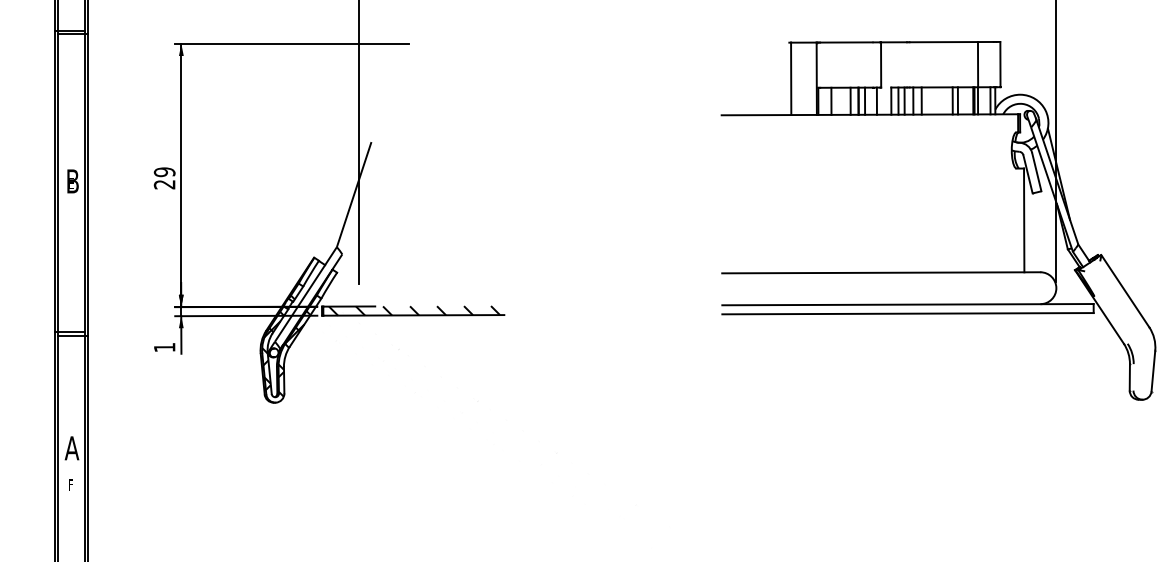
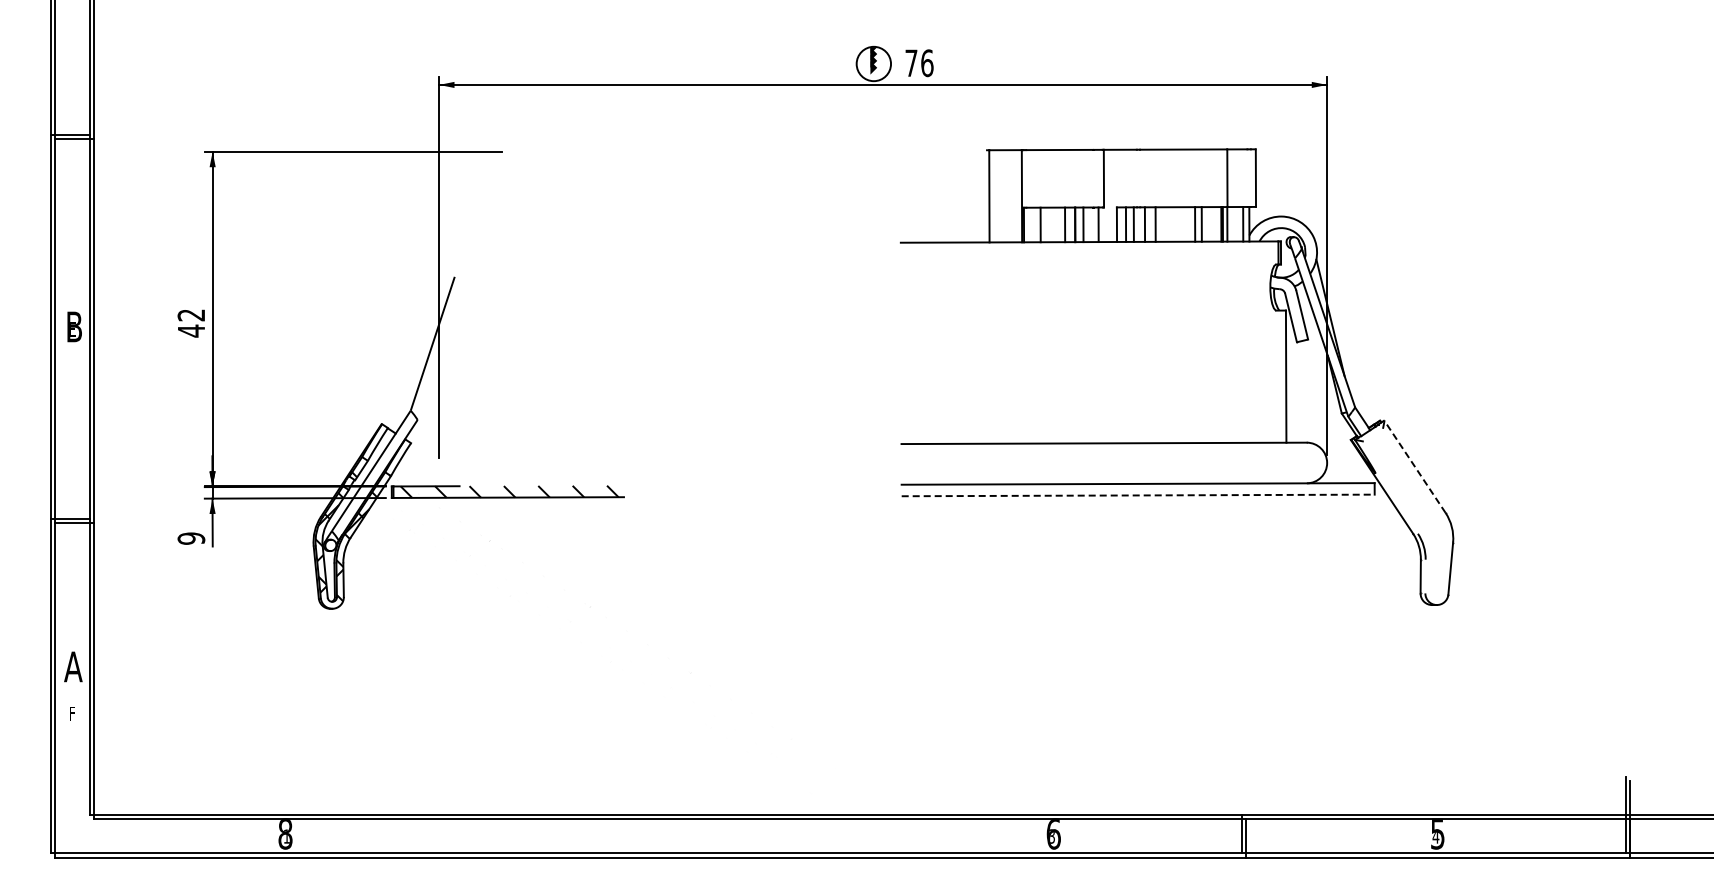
text: (164, 178) -> (191, 323), 29 -> 42
line: (1124, 290) -> (1414, 466), solid -> dashed
line: (908, 313) -> (1138, 495), solid -> dashed
text: (164, 347) -> (191, 538), 1 -> 9

